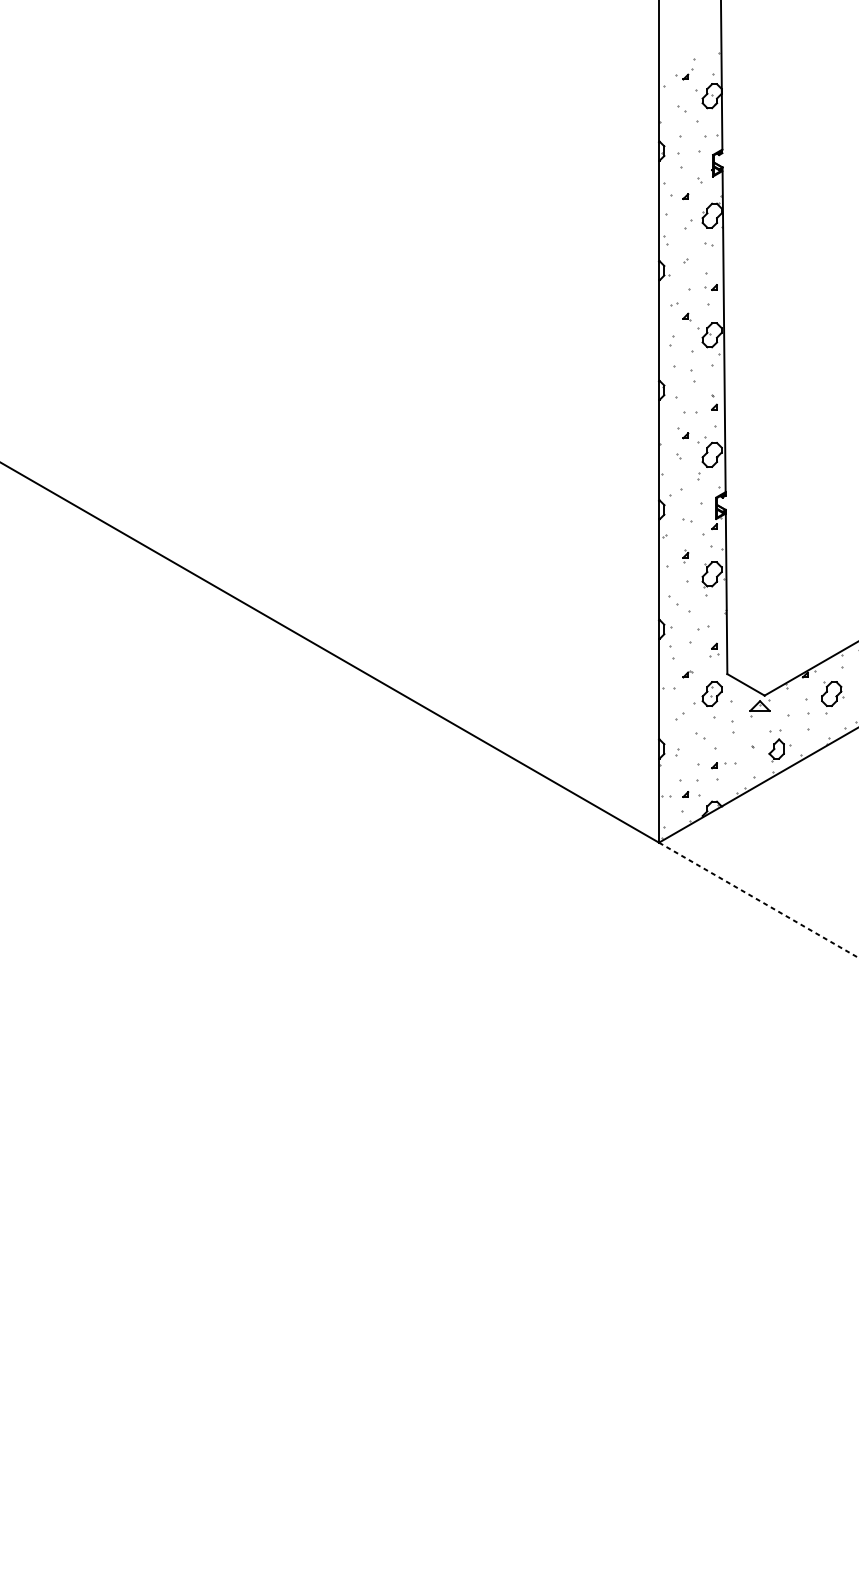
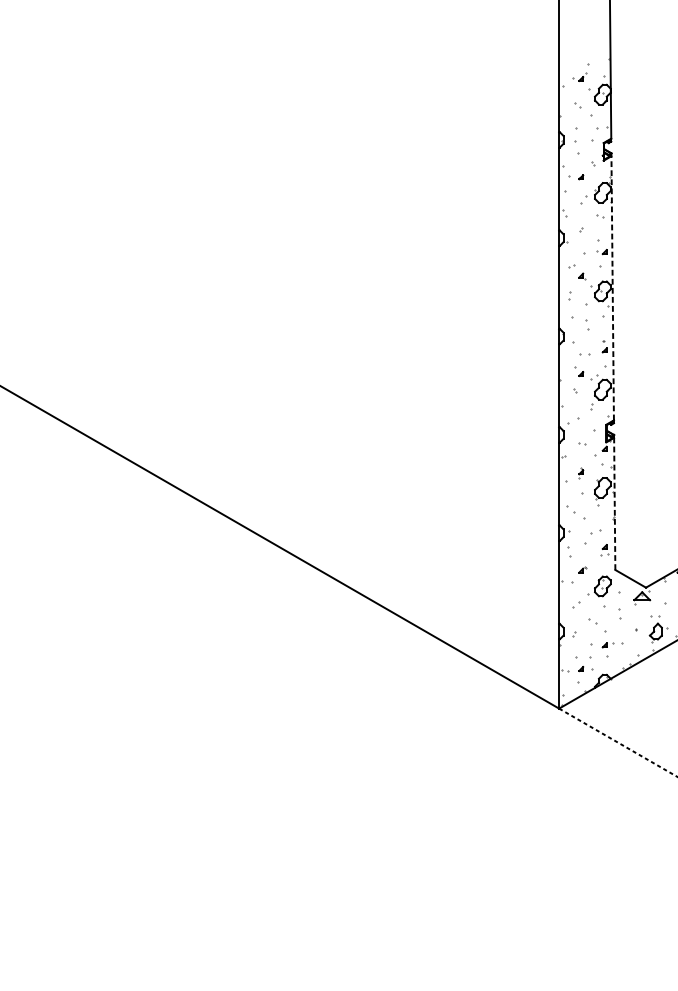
line: (724, 329) -> (613, 286), solid -> dashed
line: (726, 591) -> (614, 502), solid -> dashed

